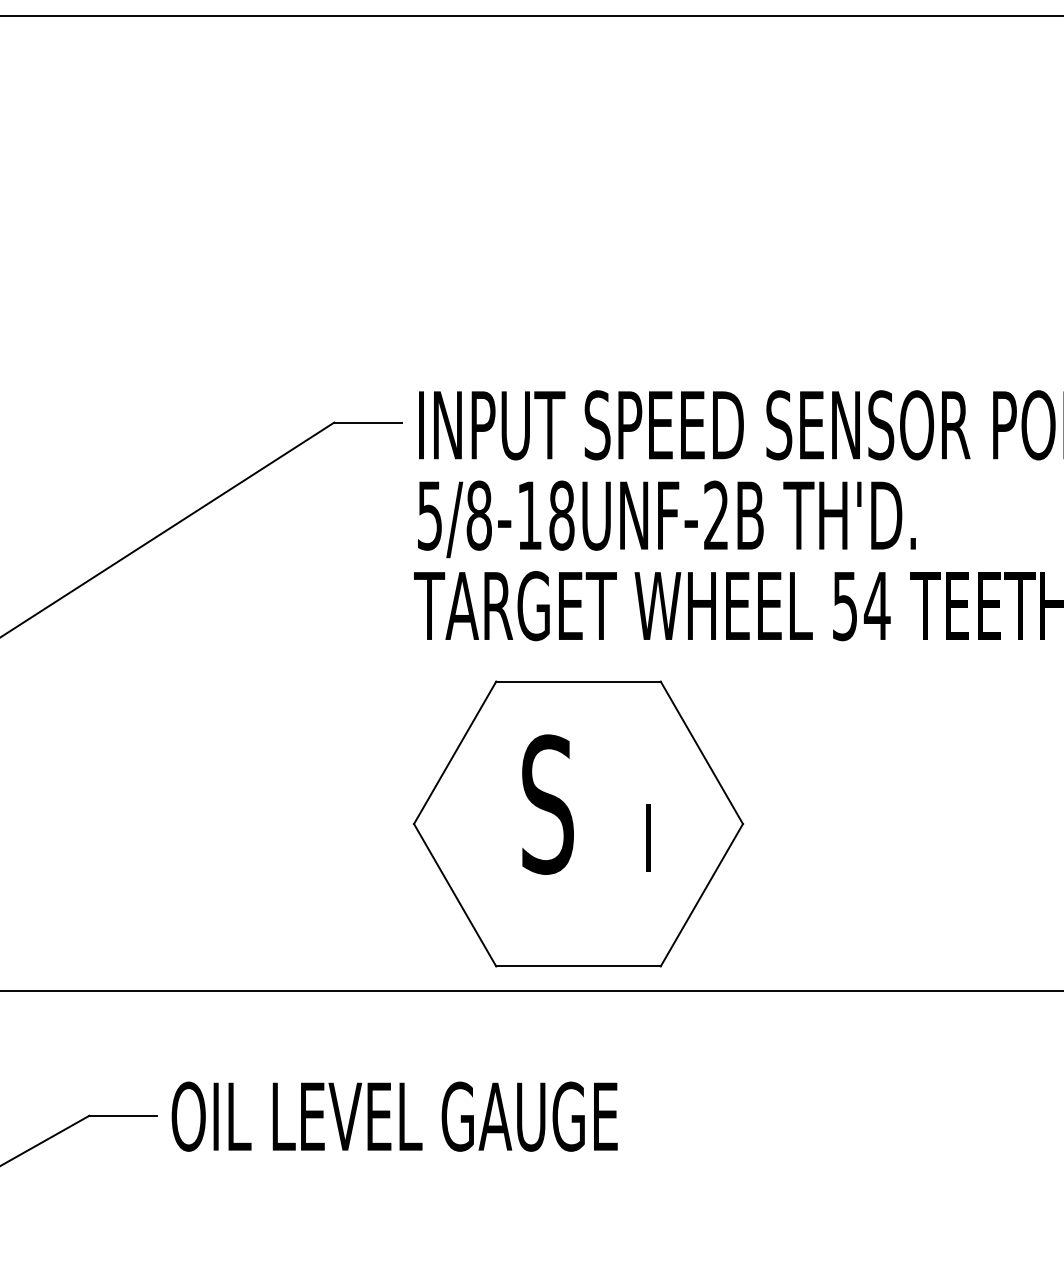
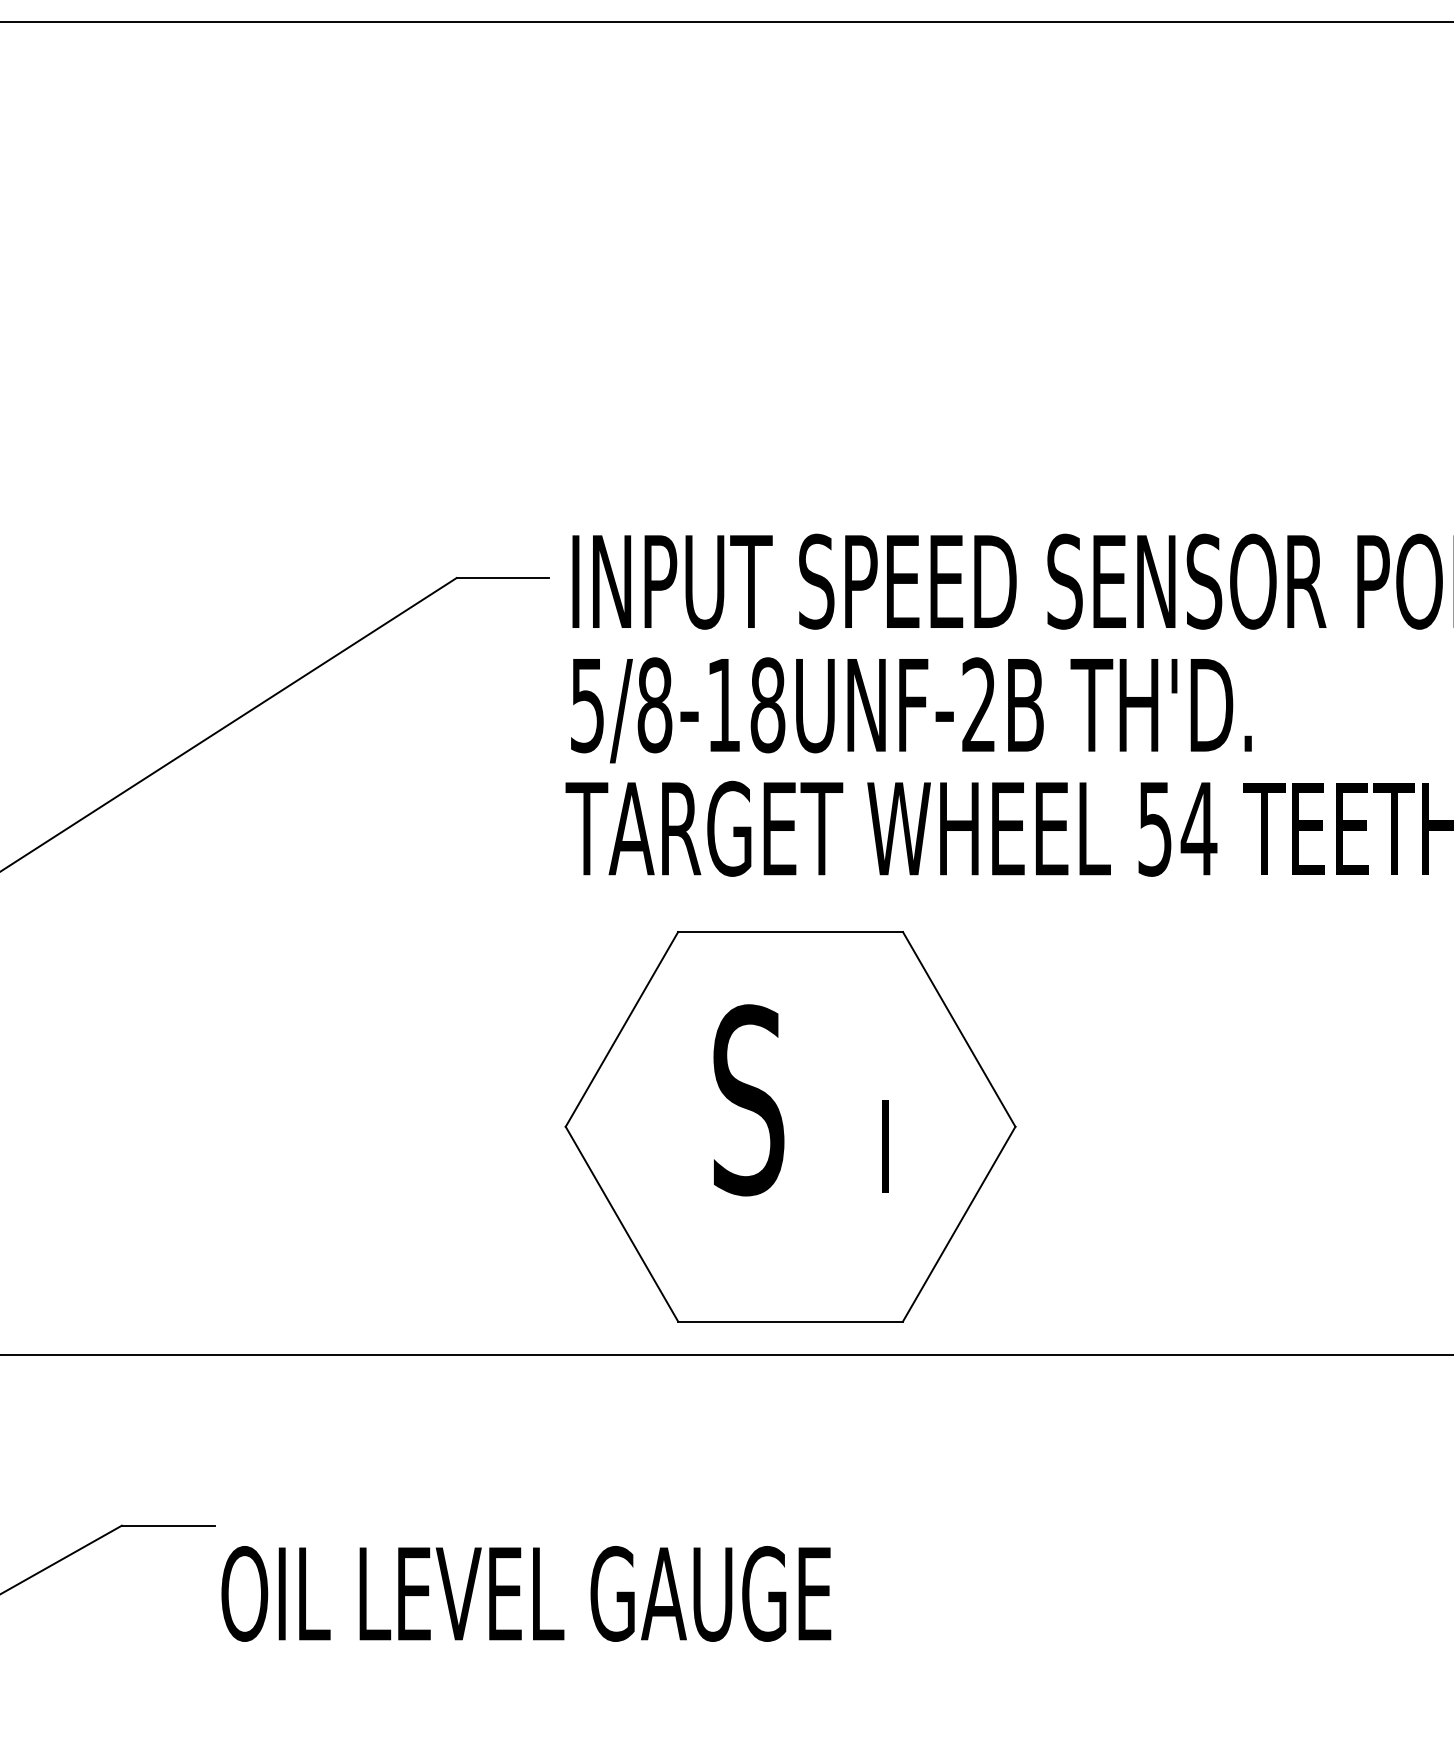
text: (394, 1116) -> (526, 1593), moved

